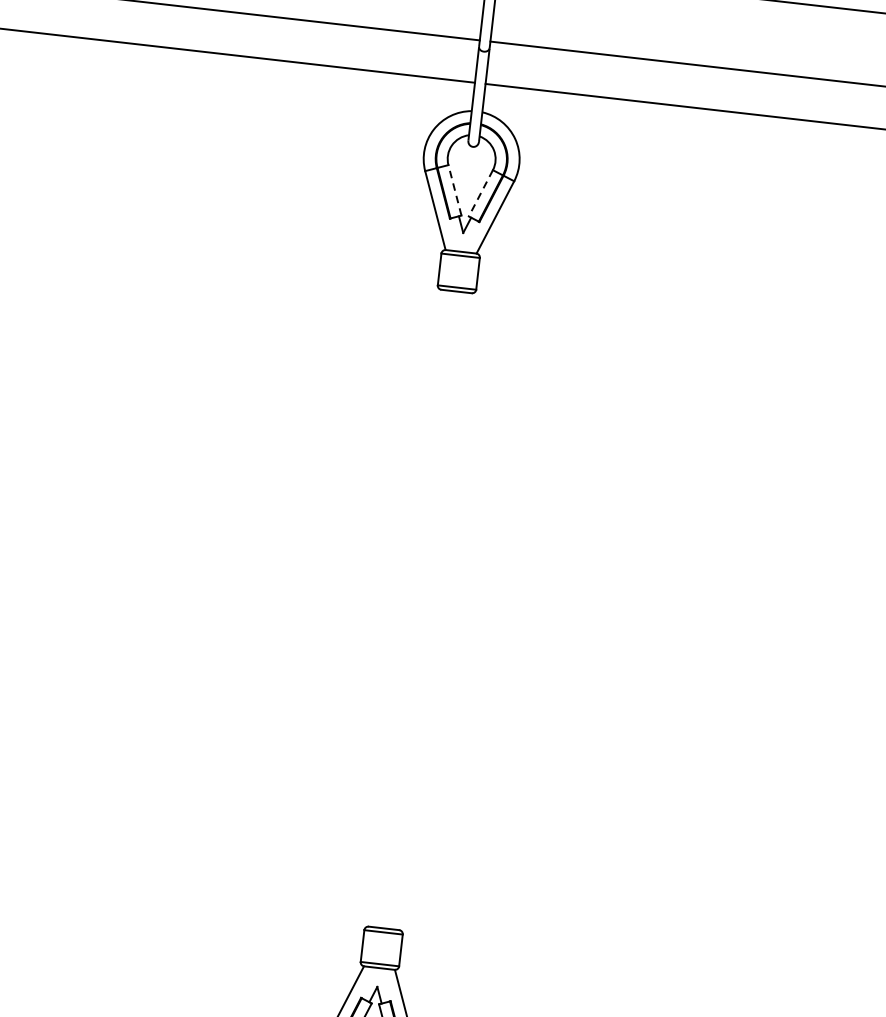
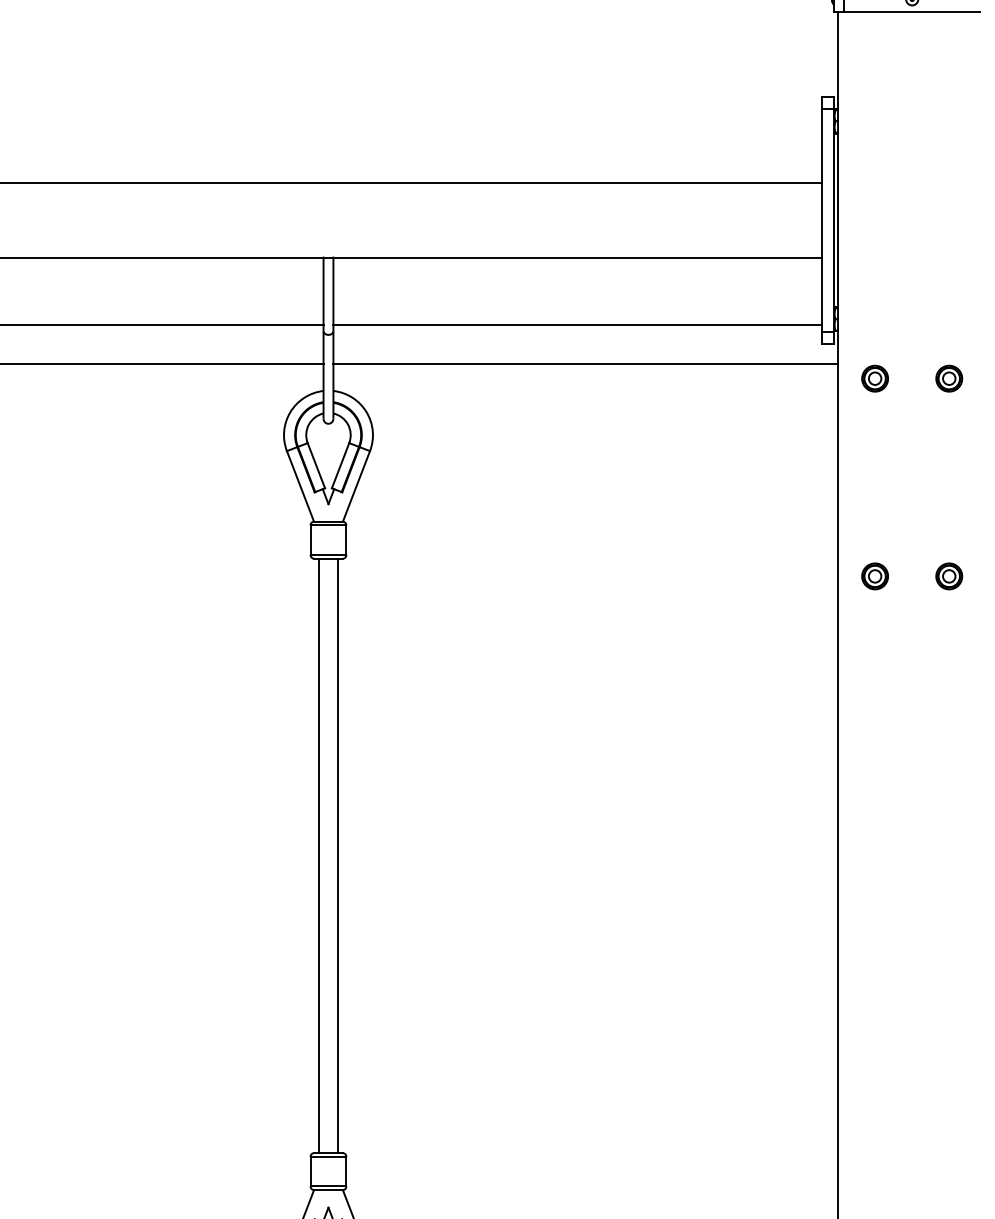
line: (455, 190) -> (316, 465), dashed -> solid
line: (480, 194) -> (340, 466), dashed -> solid
line: (409, 608) -> (318, 855), added
line: (431, 610) -> (338, 855), added

